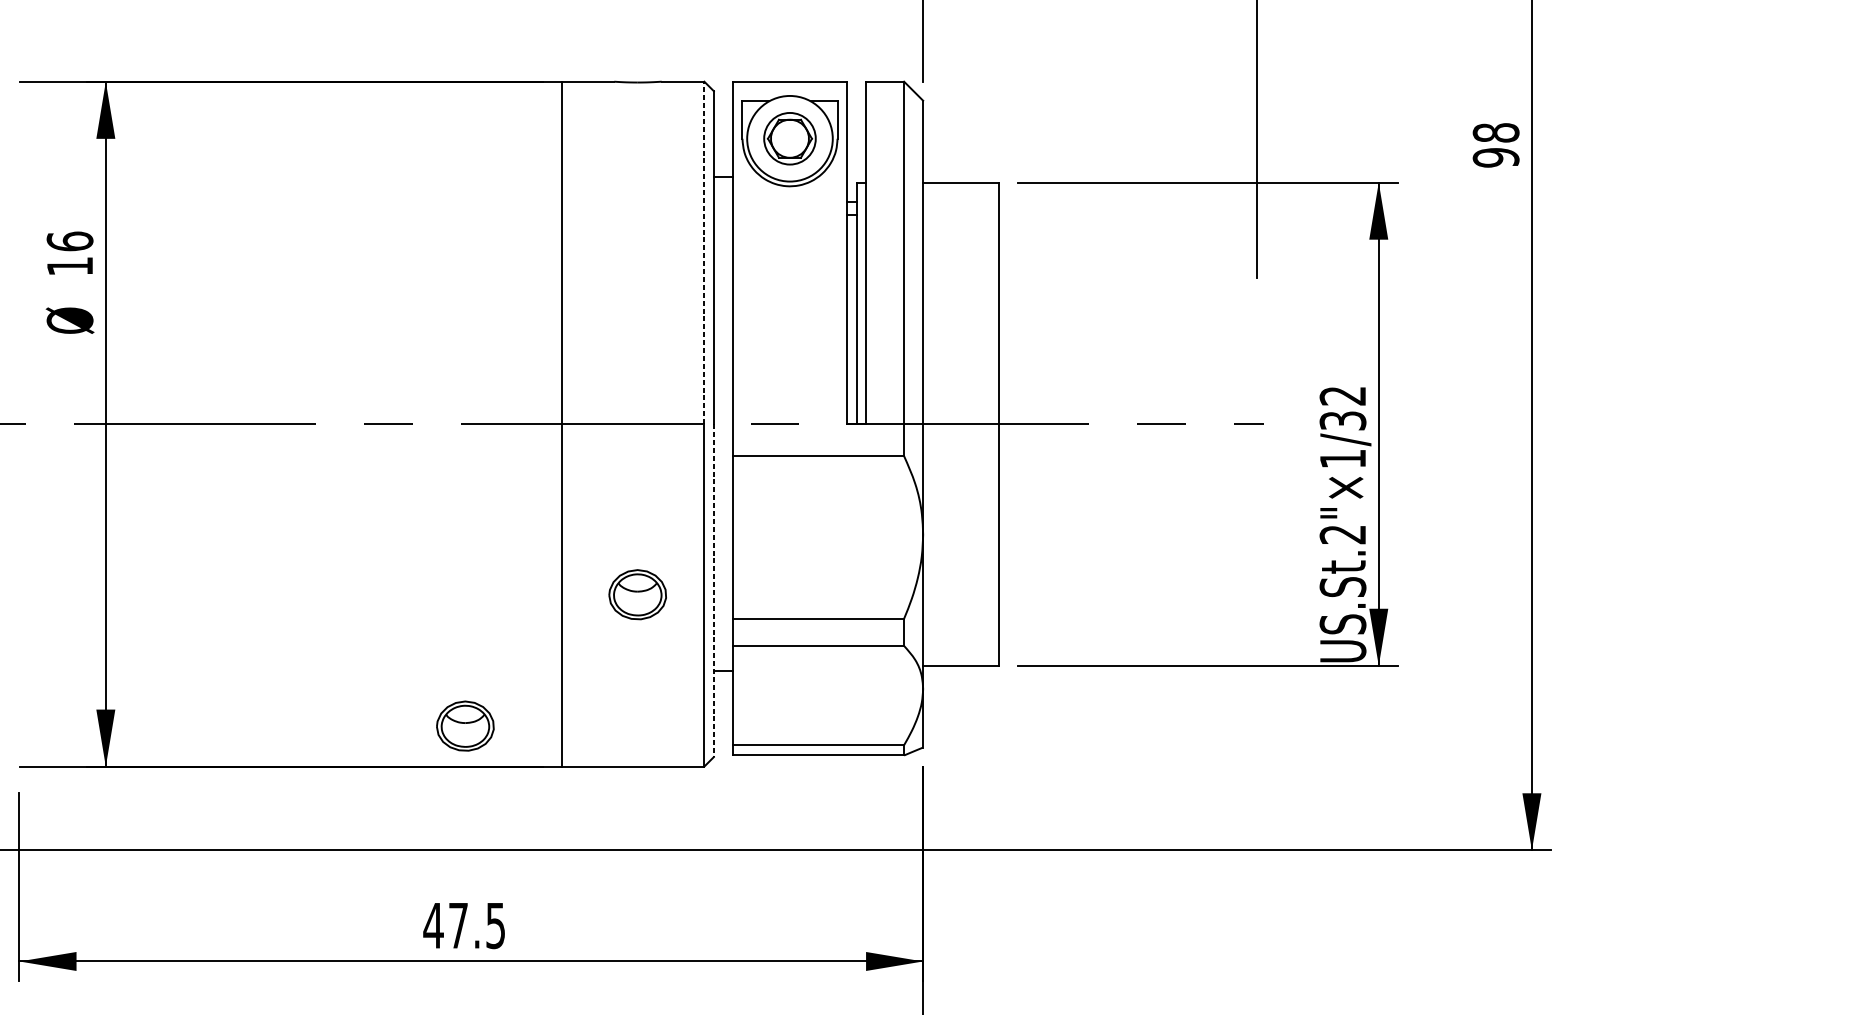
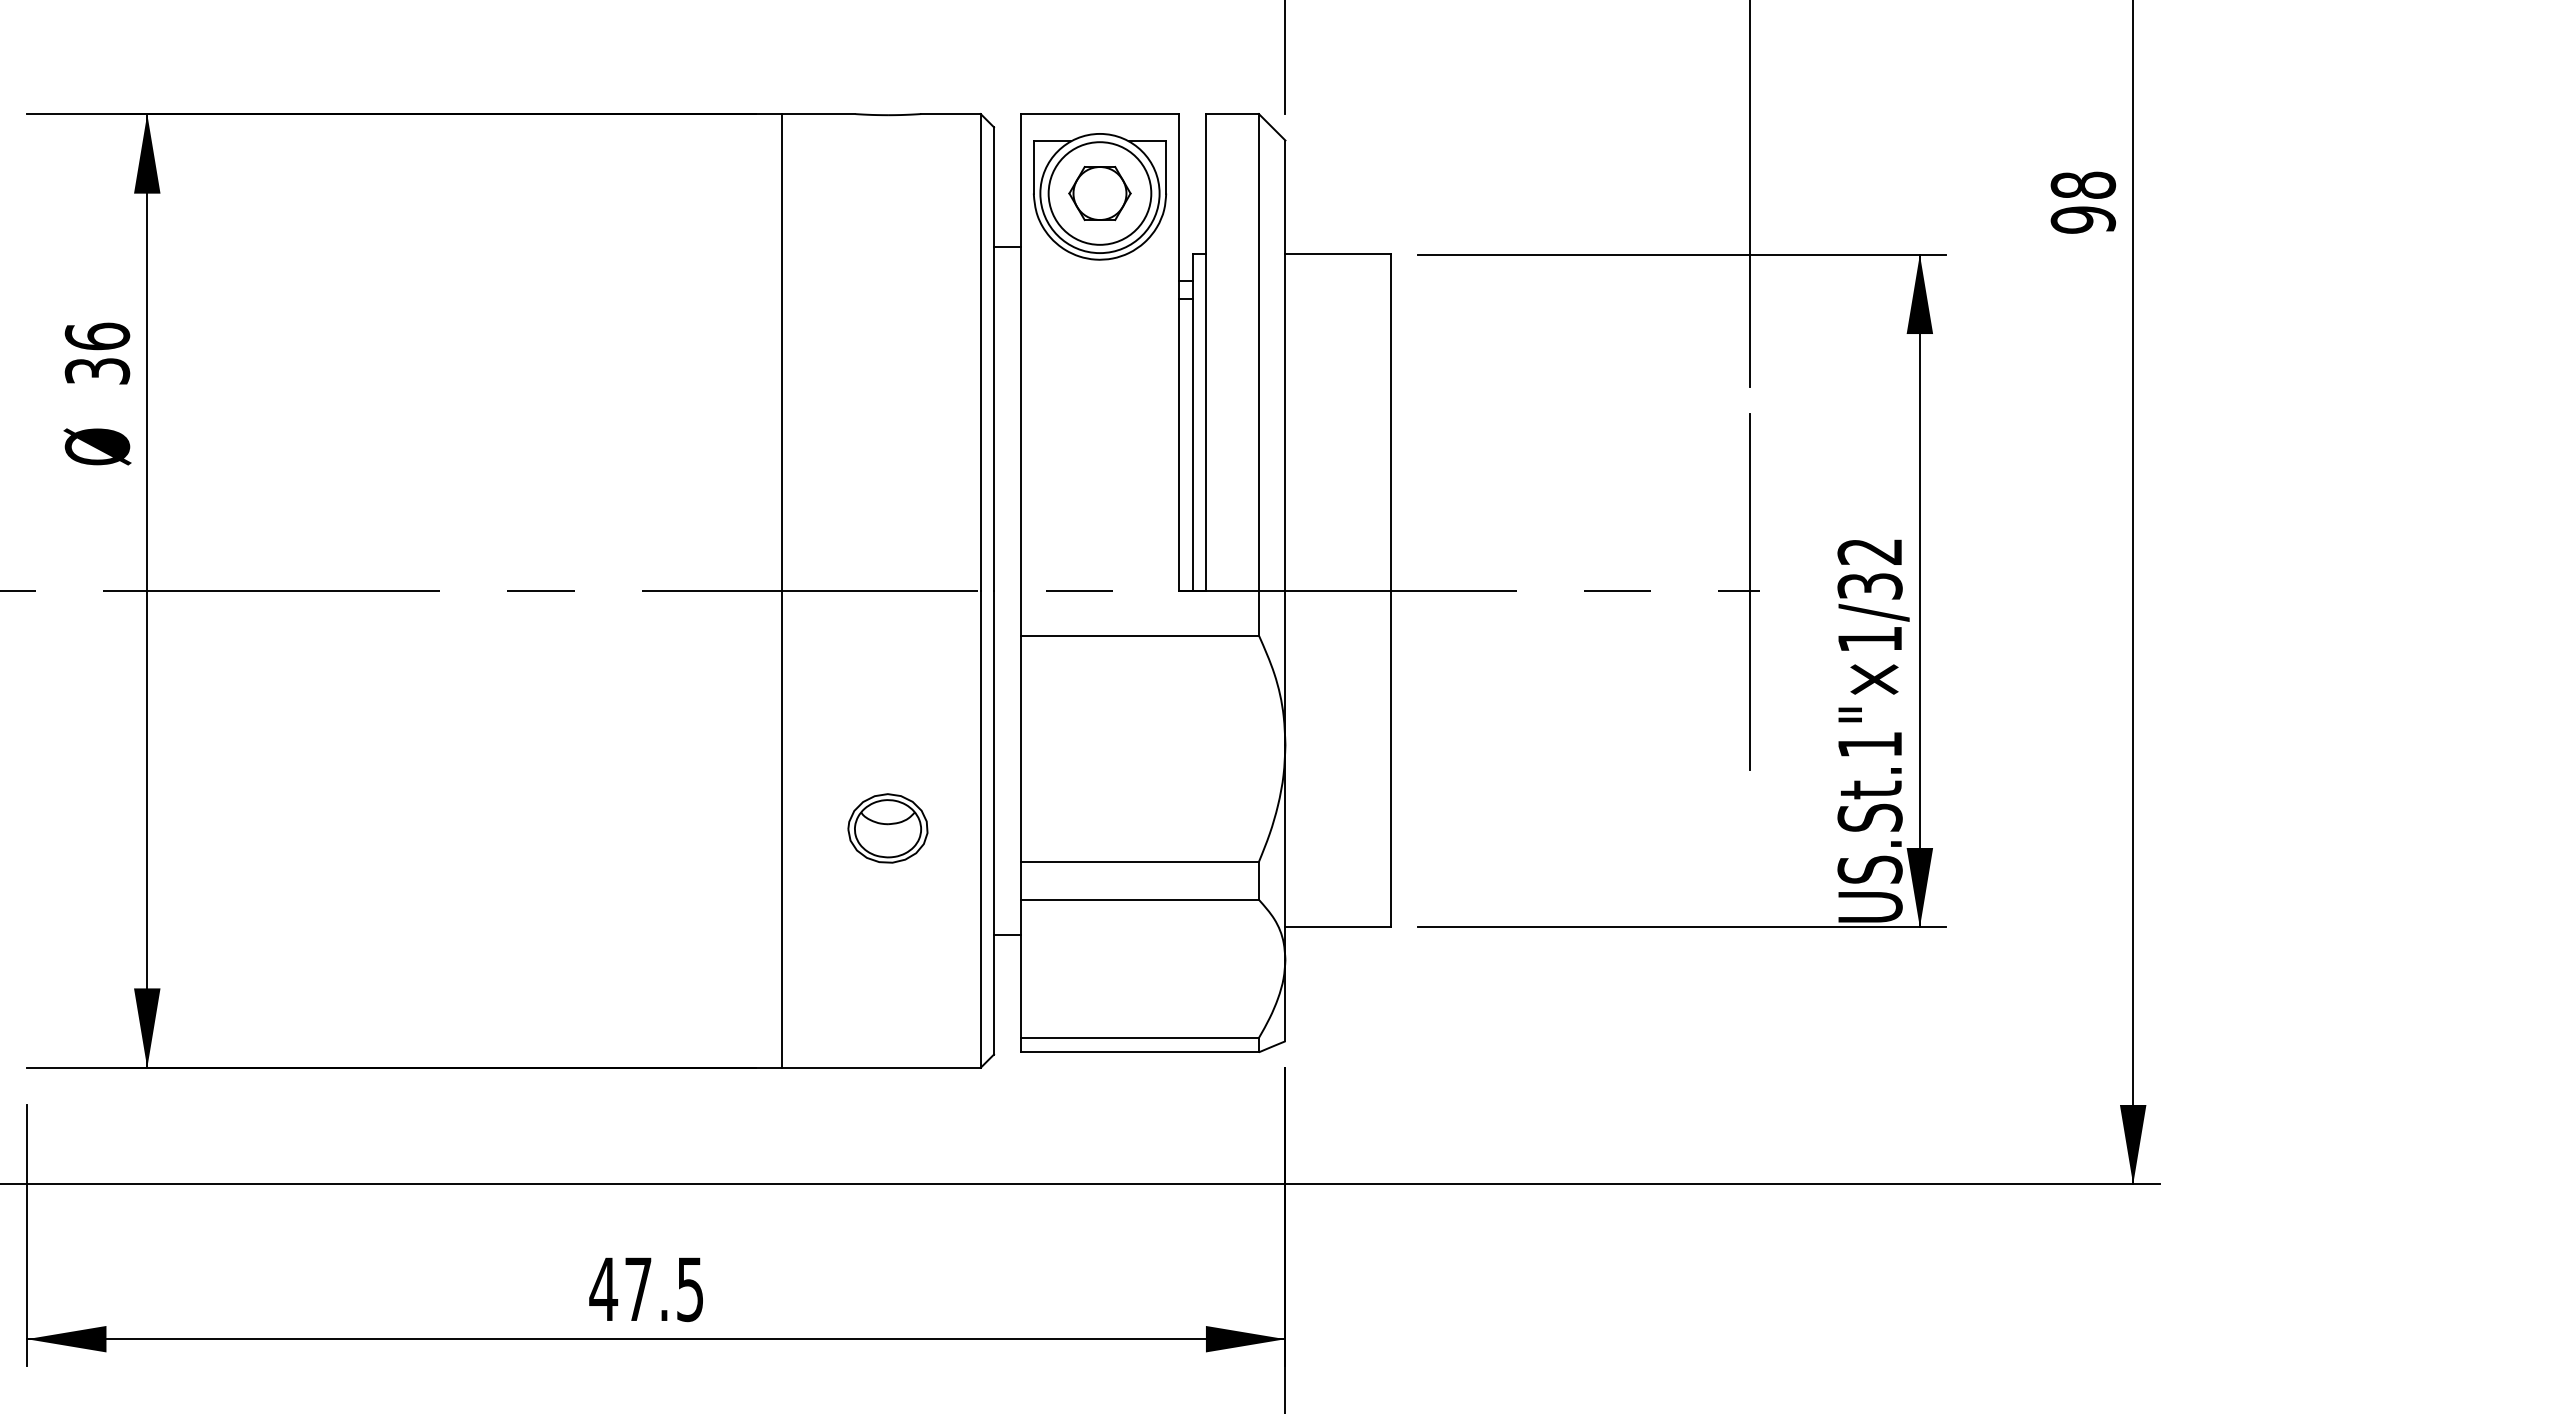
circle: (789, 138) -> (1099, 193), size x1.43
line: (704, 252) -> (980, 351), dashed -> solid
text: (70, 266) -> (97, 371), 16 -> 36
line: (1256, 424) -> (1749, 591), added
text: (1342, 535) -> (1869, 745), US.St.2"×1/32 -> US.St.1"×1/32
line: (714, 590) -> (994, 822), dashed -> solid
part: (465, 726) -> (647, 1011), removed

